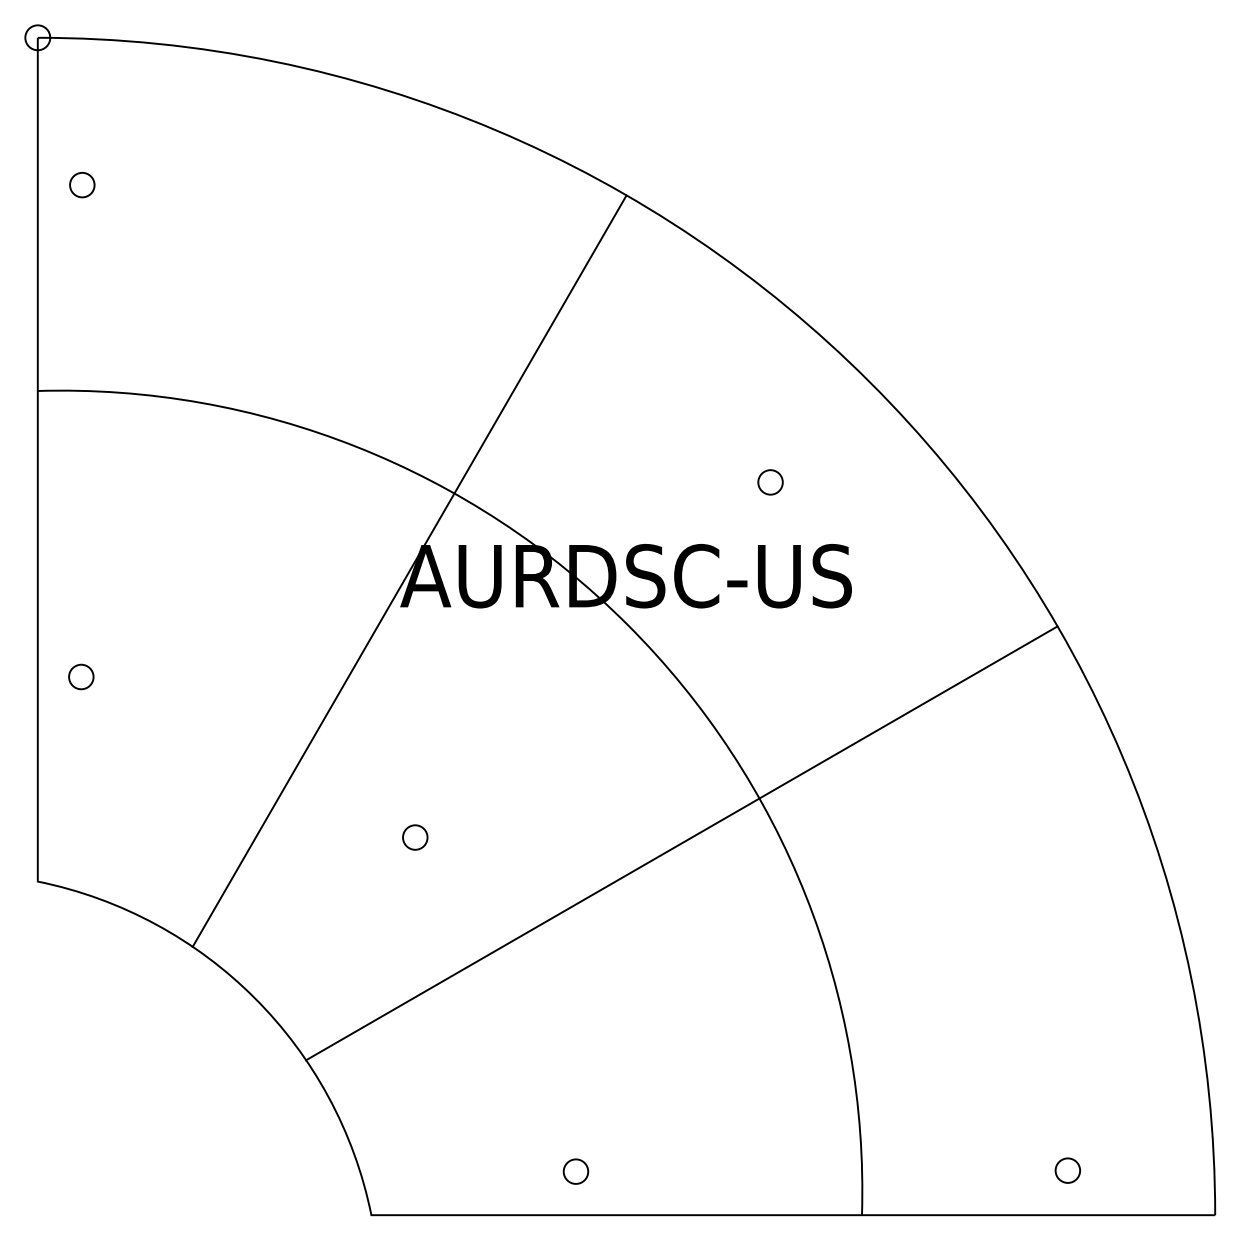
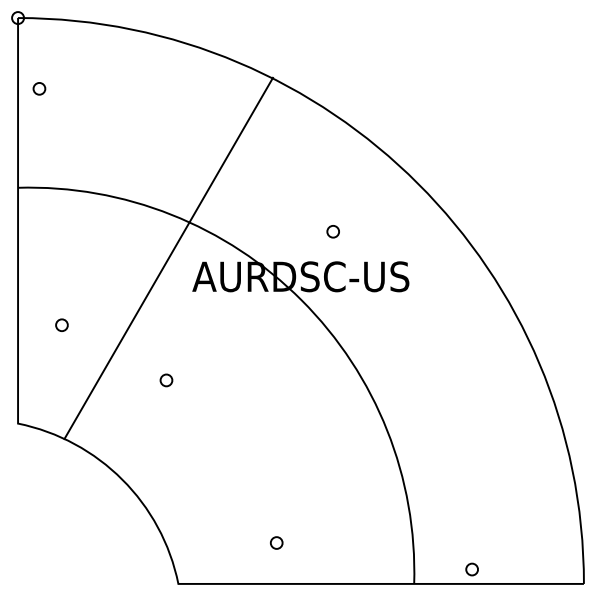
circle: (769, 481) -> (332, 231), moved
line: (409, 569) -> (168, 257), moved
circle: (80, 675) -> (61, 324), moved
circle: (415, 837) -> (166, 380), moved
line: (681, 843) -> (327, 405), removed
circle: (575, 1170) -> (276, 542), moved
circle: (1066, 1170) -> (471, 569), moved

